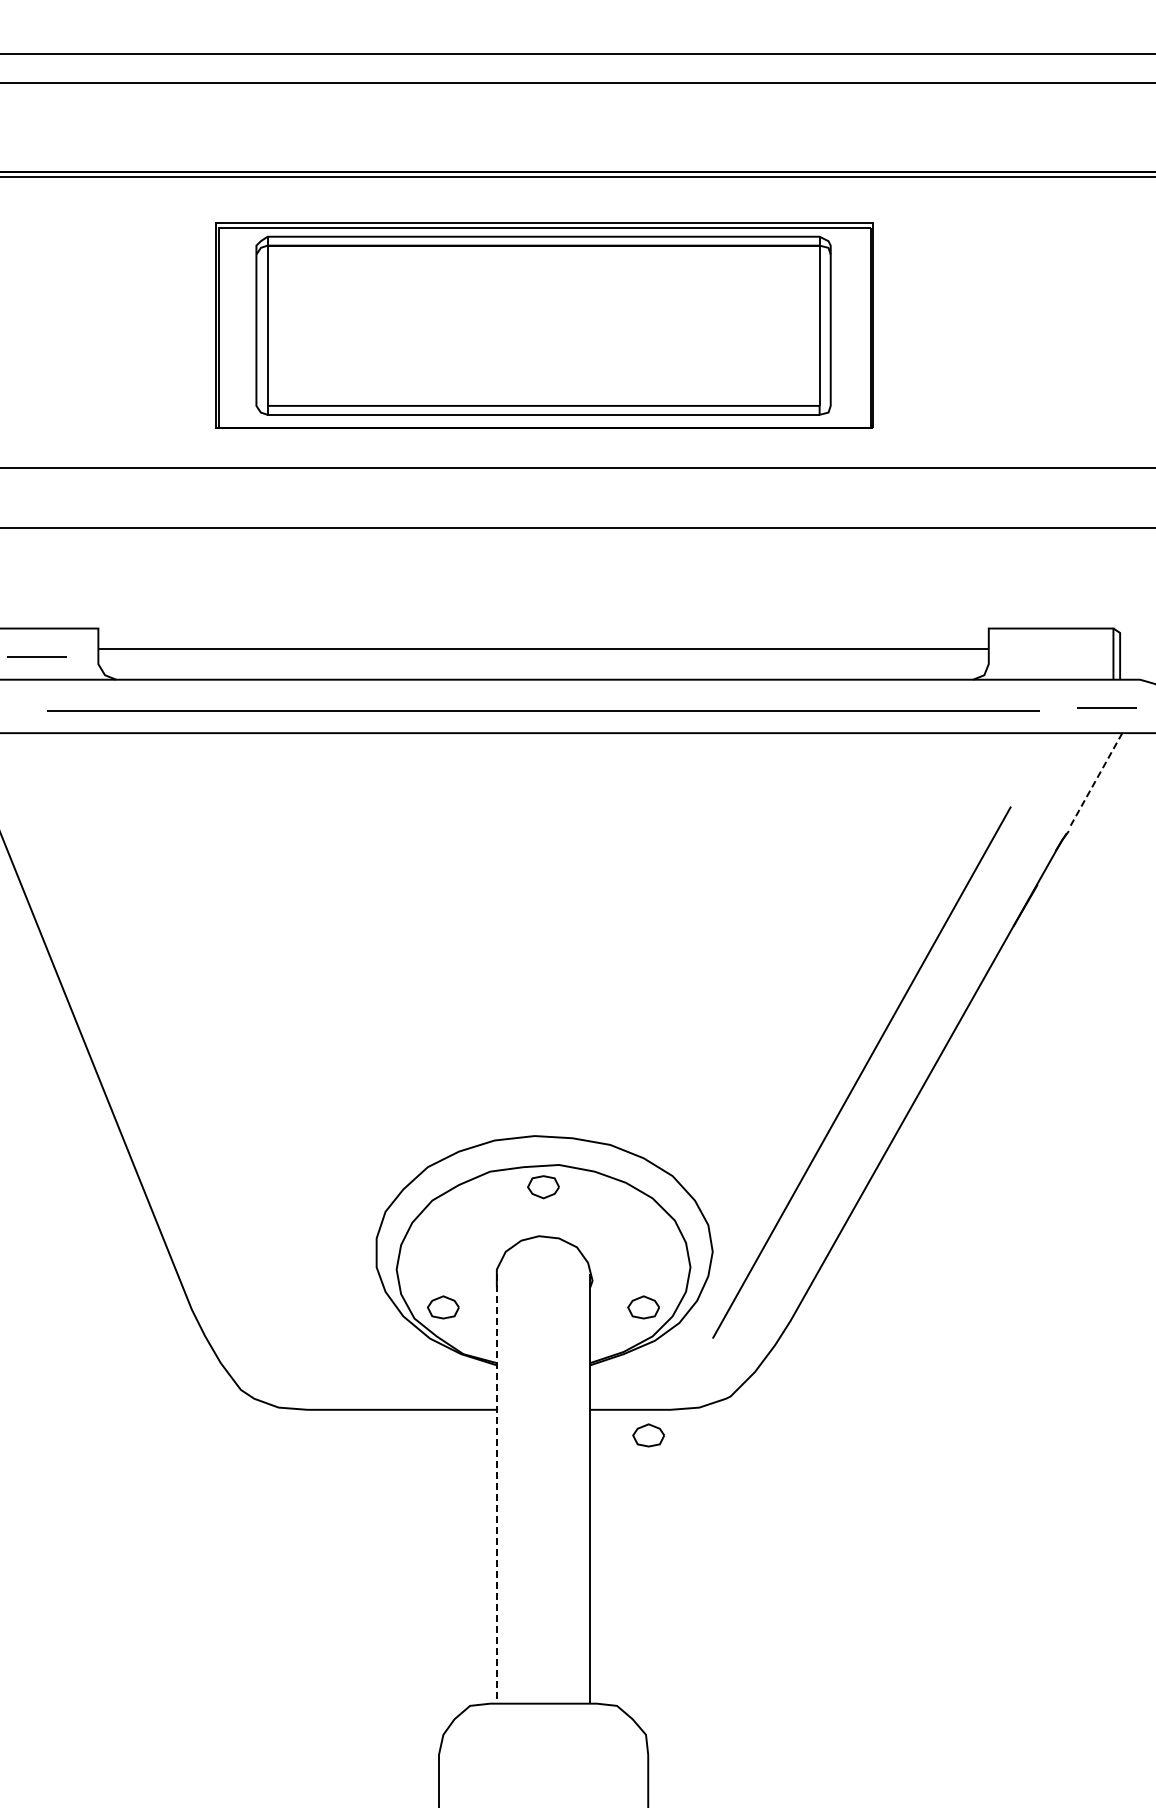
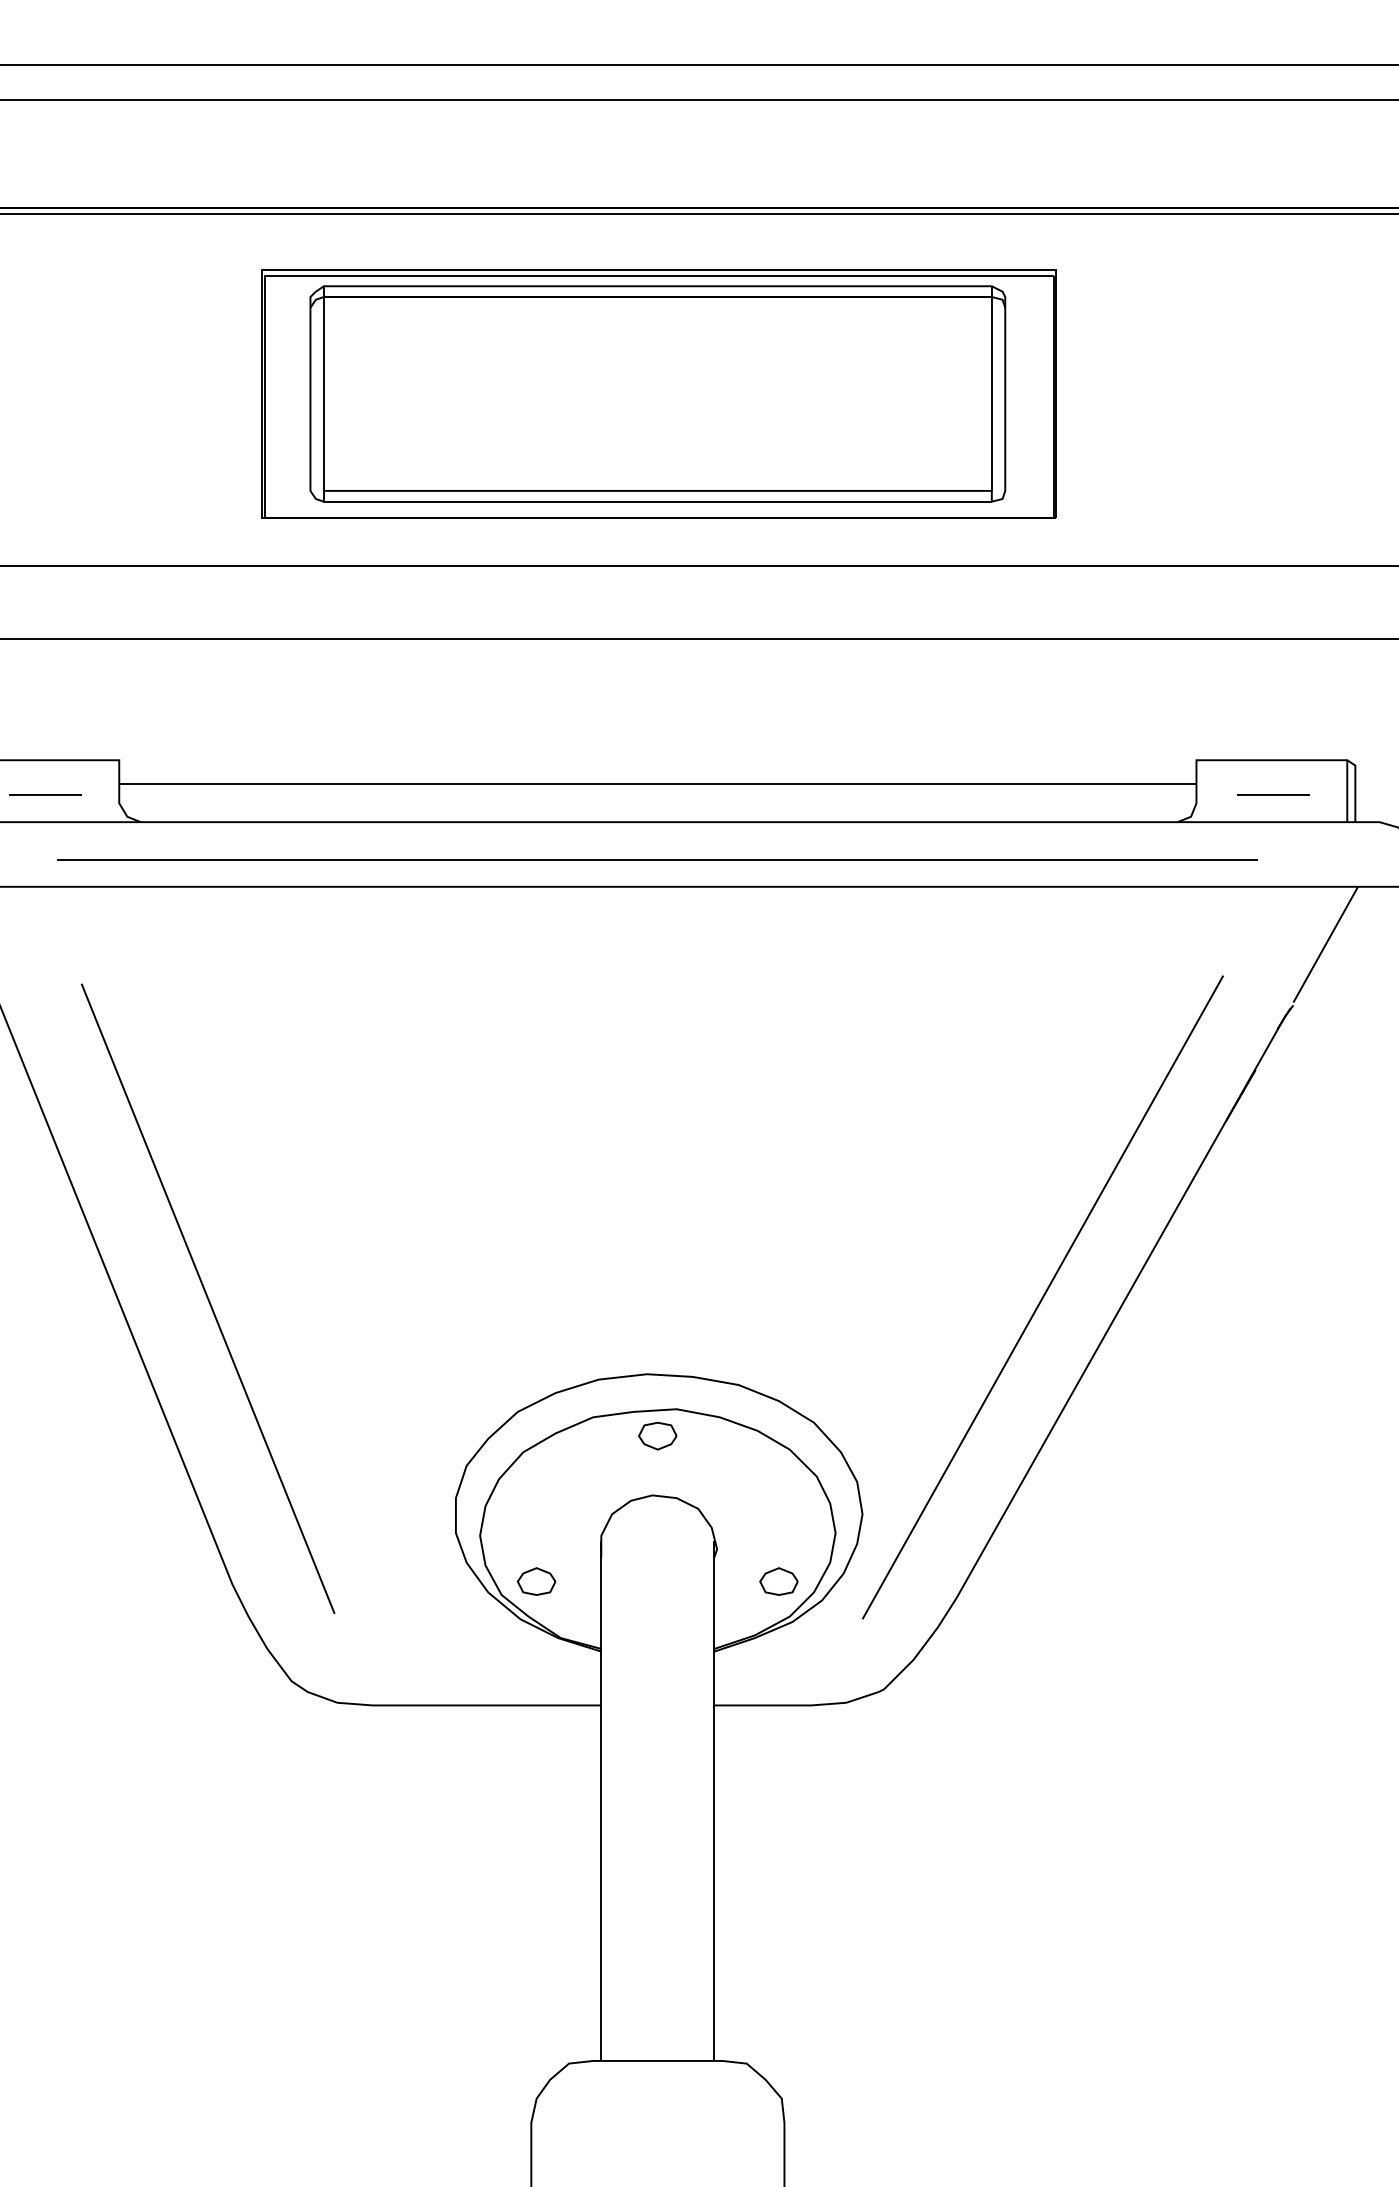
line: (1106, 707) -> (1272, 794), moved
line: (1095, 780) -> (1325, 944), dashed -> solid
line: (171, 1073) -> (207, 1298), added
part: (648, 1435) -> (784, 1736), removed
line: (496, 1488) -> (600, 1800), dashed -> solid

